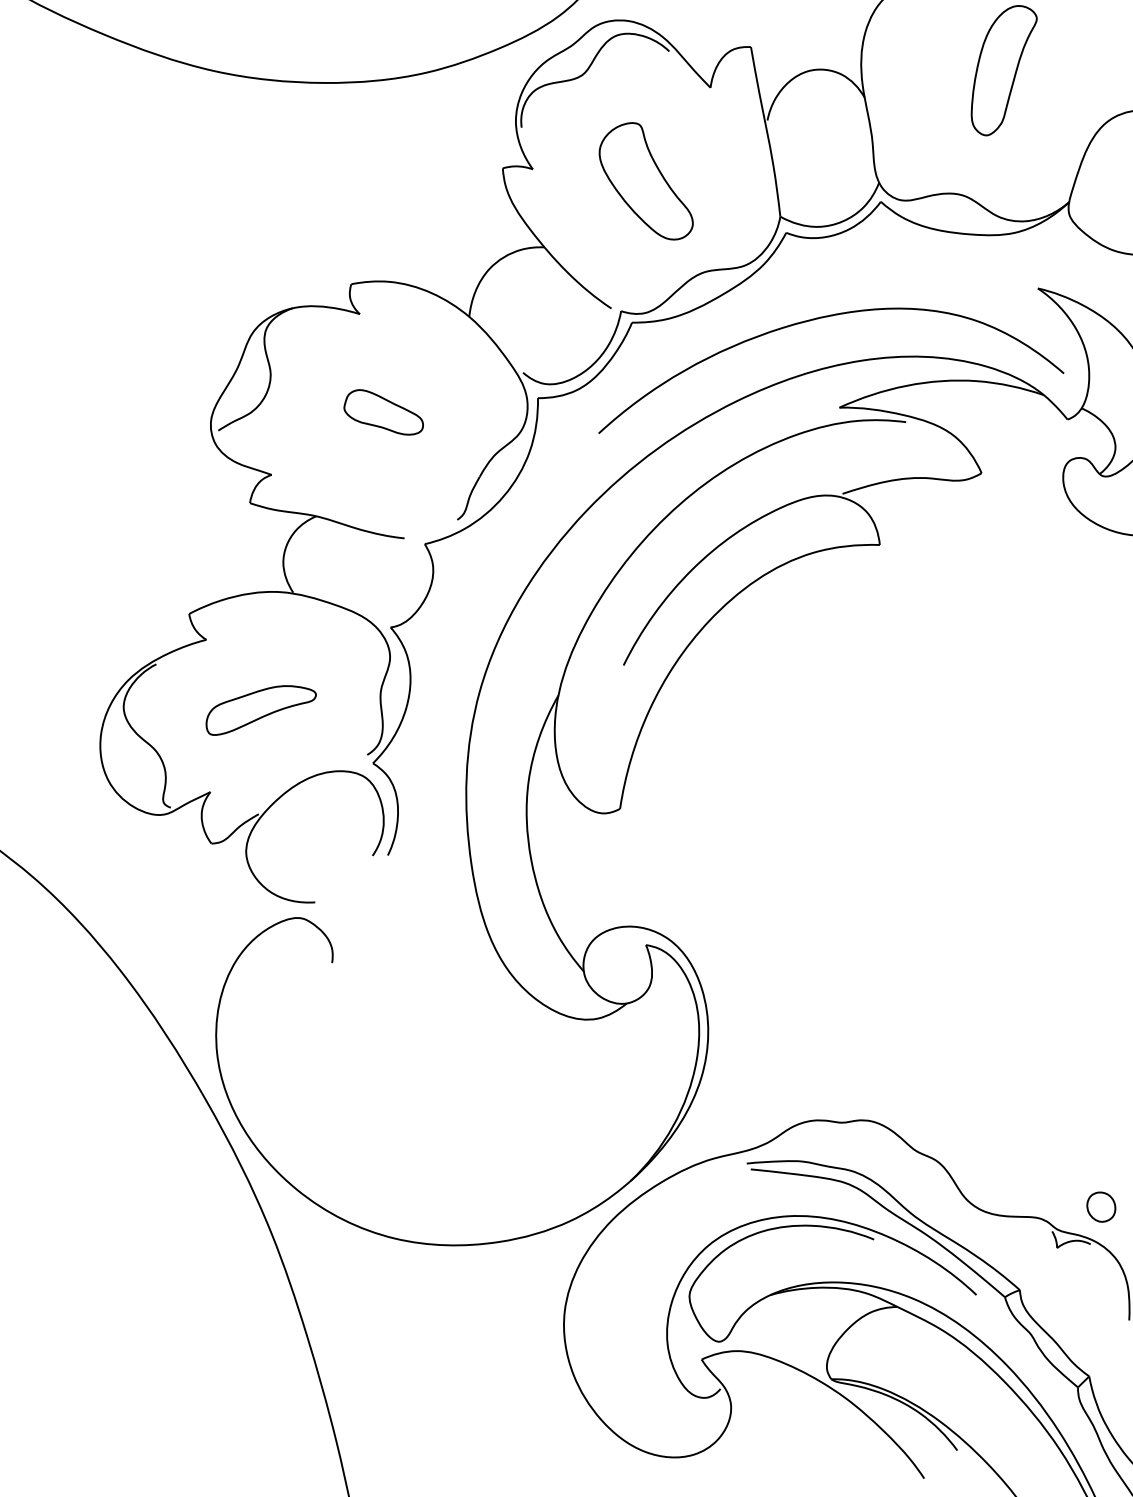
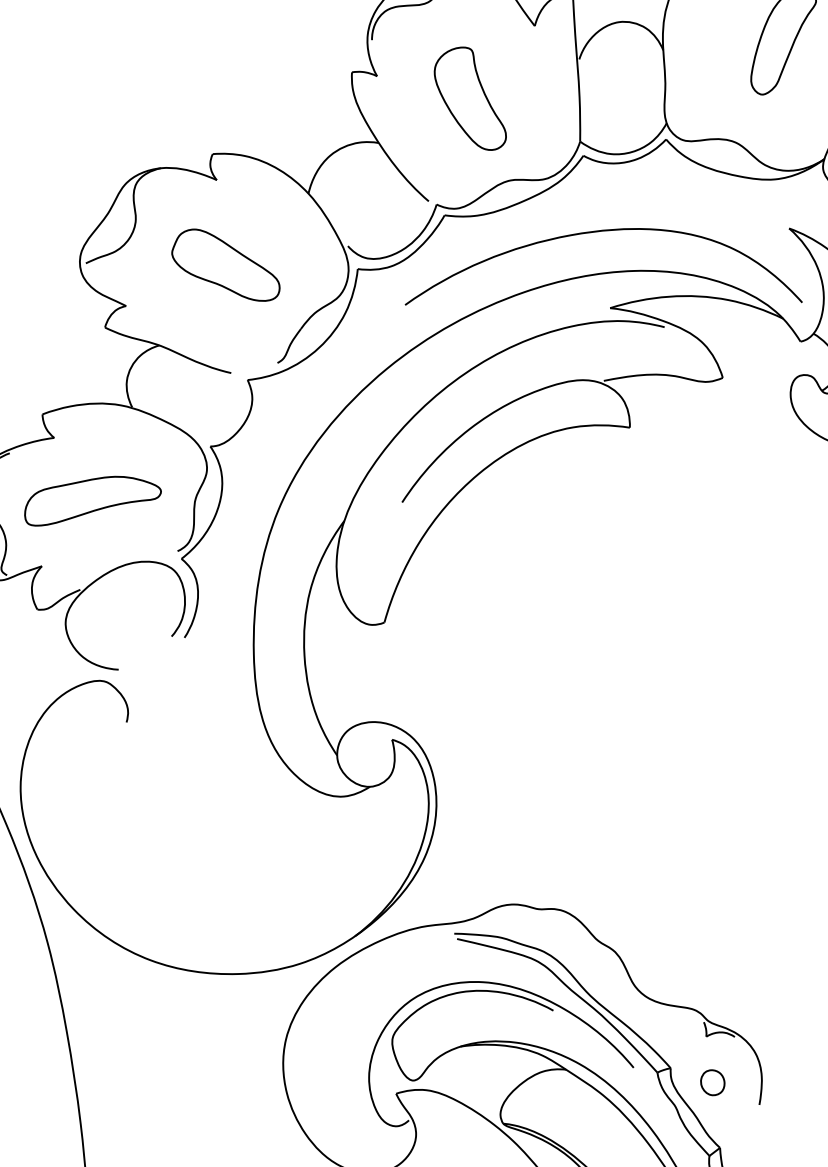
part: (383, 412) -> (226, 265), size x1.67
part: (261, 710) -> (93, 502), size x1.43
part: (1101, 1206) -> (712, 1082), moved

